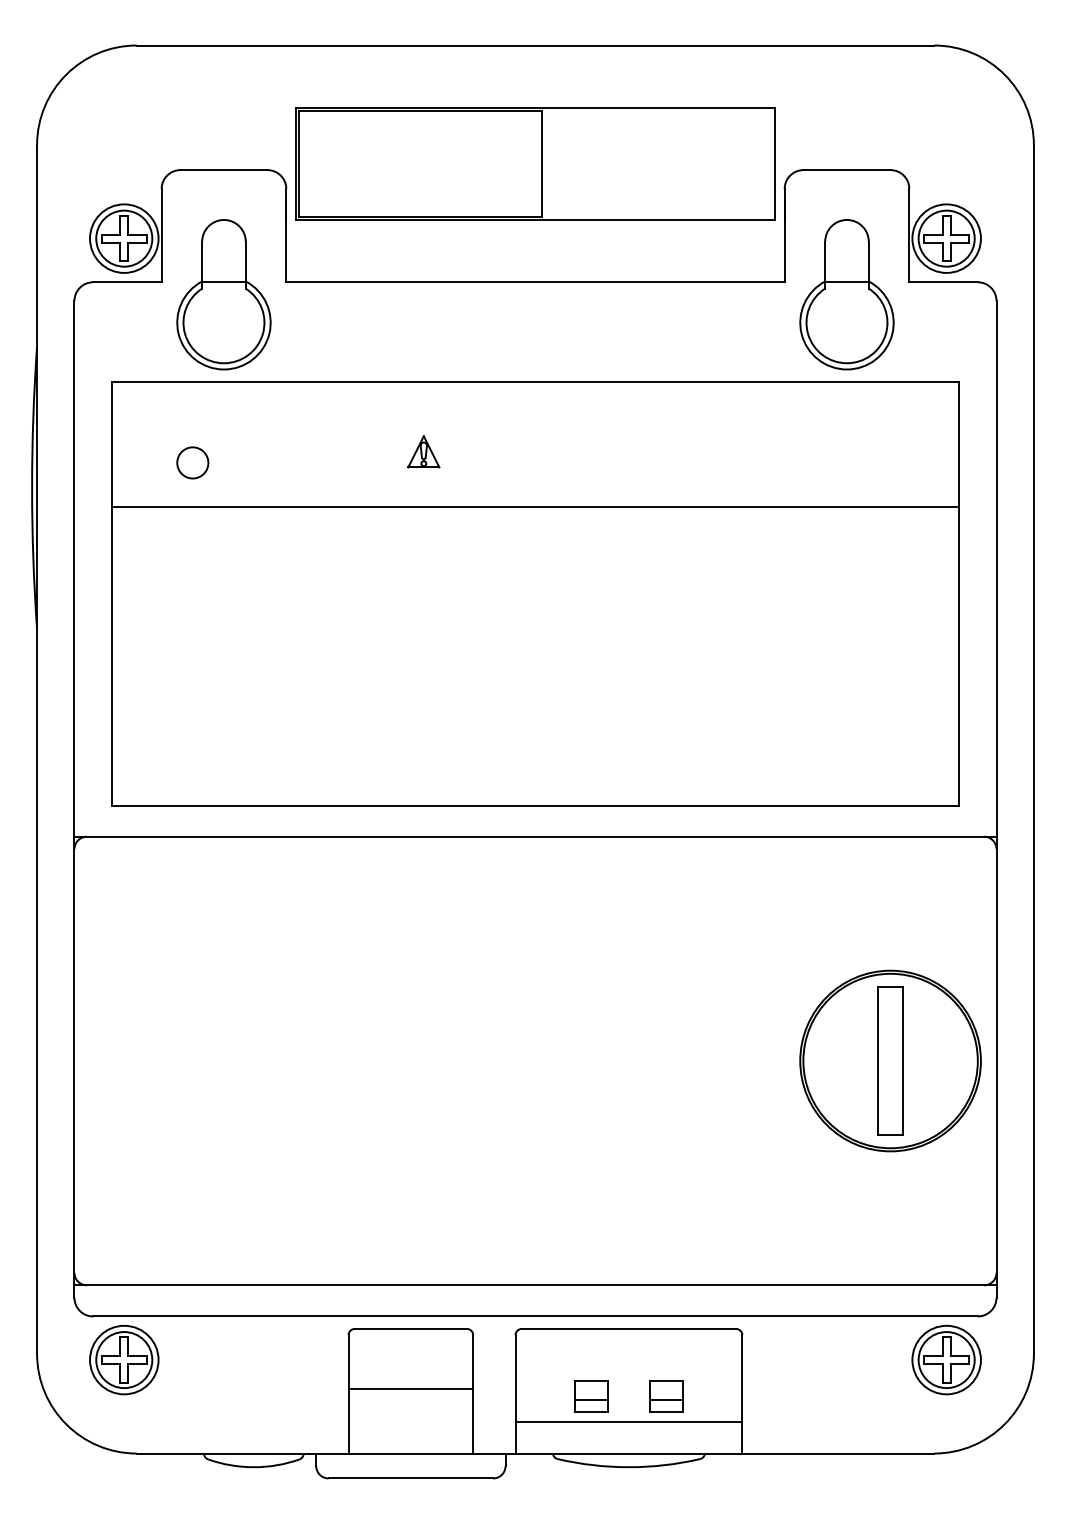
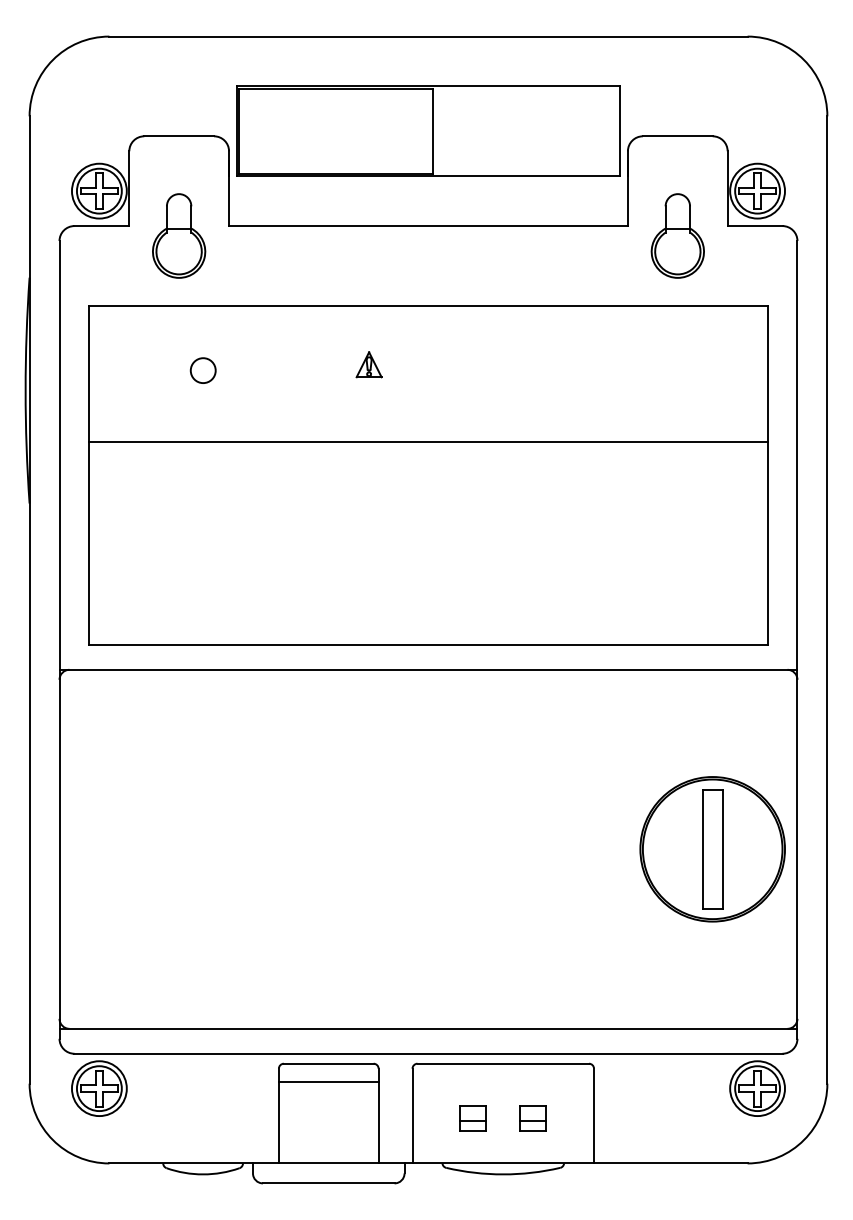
part: (223, 294) -> (178, 235), size x0.7
part: (846, 294) -> (677, 235), size x0.7
part: (423, 451) -> (368, 364), moved
circle: (191, 462) -> (202, 370), moved
line: (535, 506) -> (428, 441), moved
line: (410, 1388) -> (328, 1081), moved
line: (629, 1422) -> (503, 1138), removed

